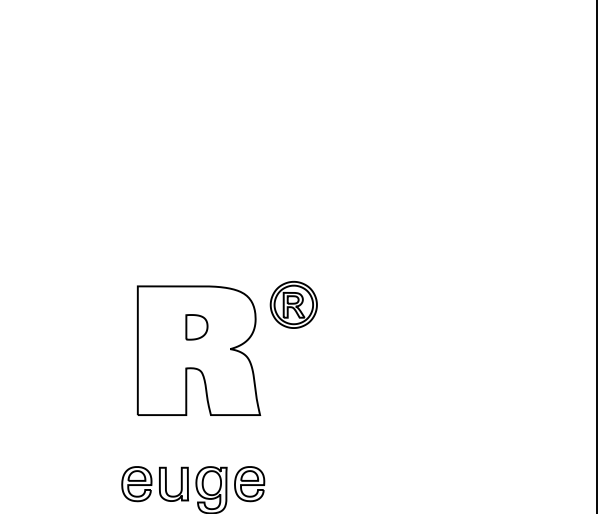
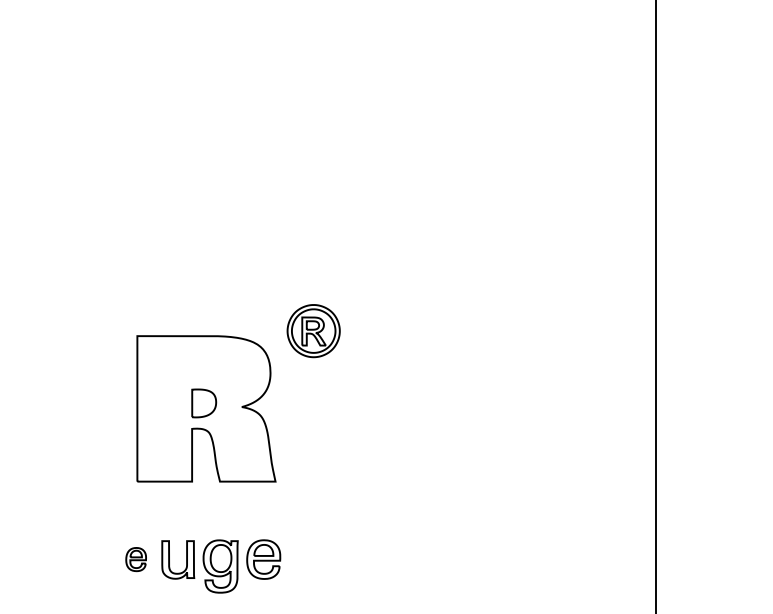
part: (293, 305) -> (313, 331), moved
part: (197, 327) -> (204, 403), moved
part: (136, 484) -> (135, 559), size x0.6

